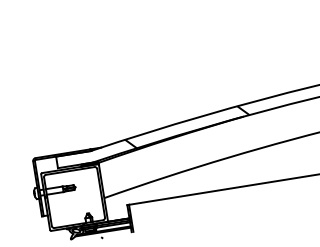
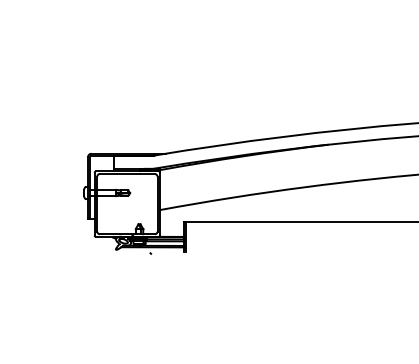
hatch: (187, 127) -> (264, 146), removed

